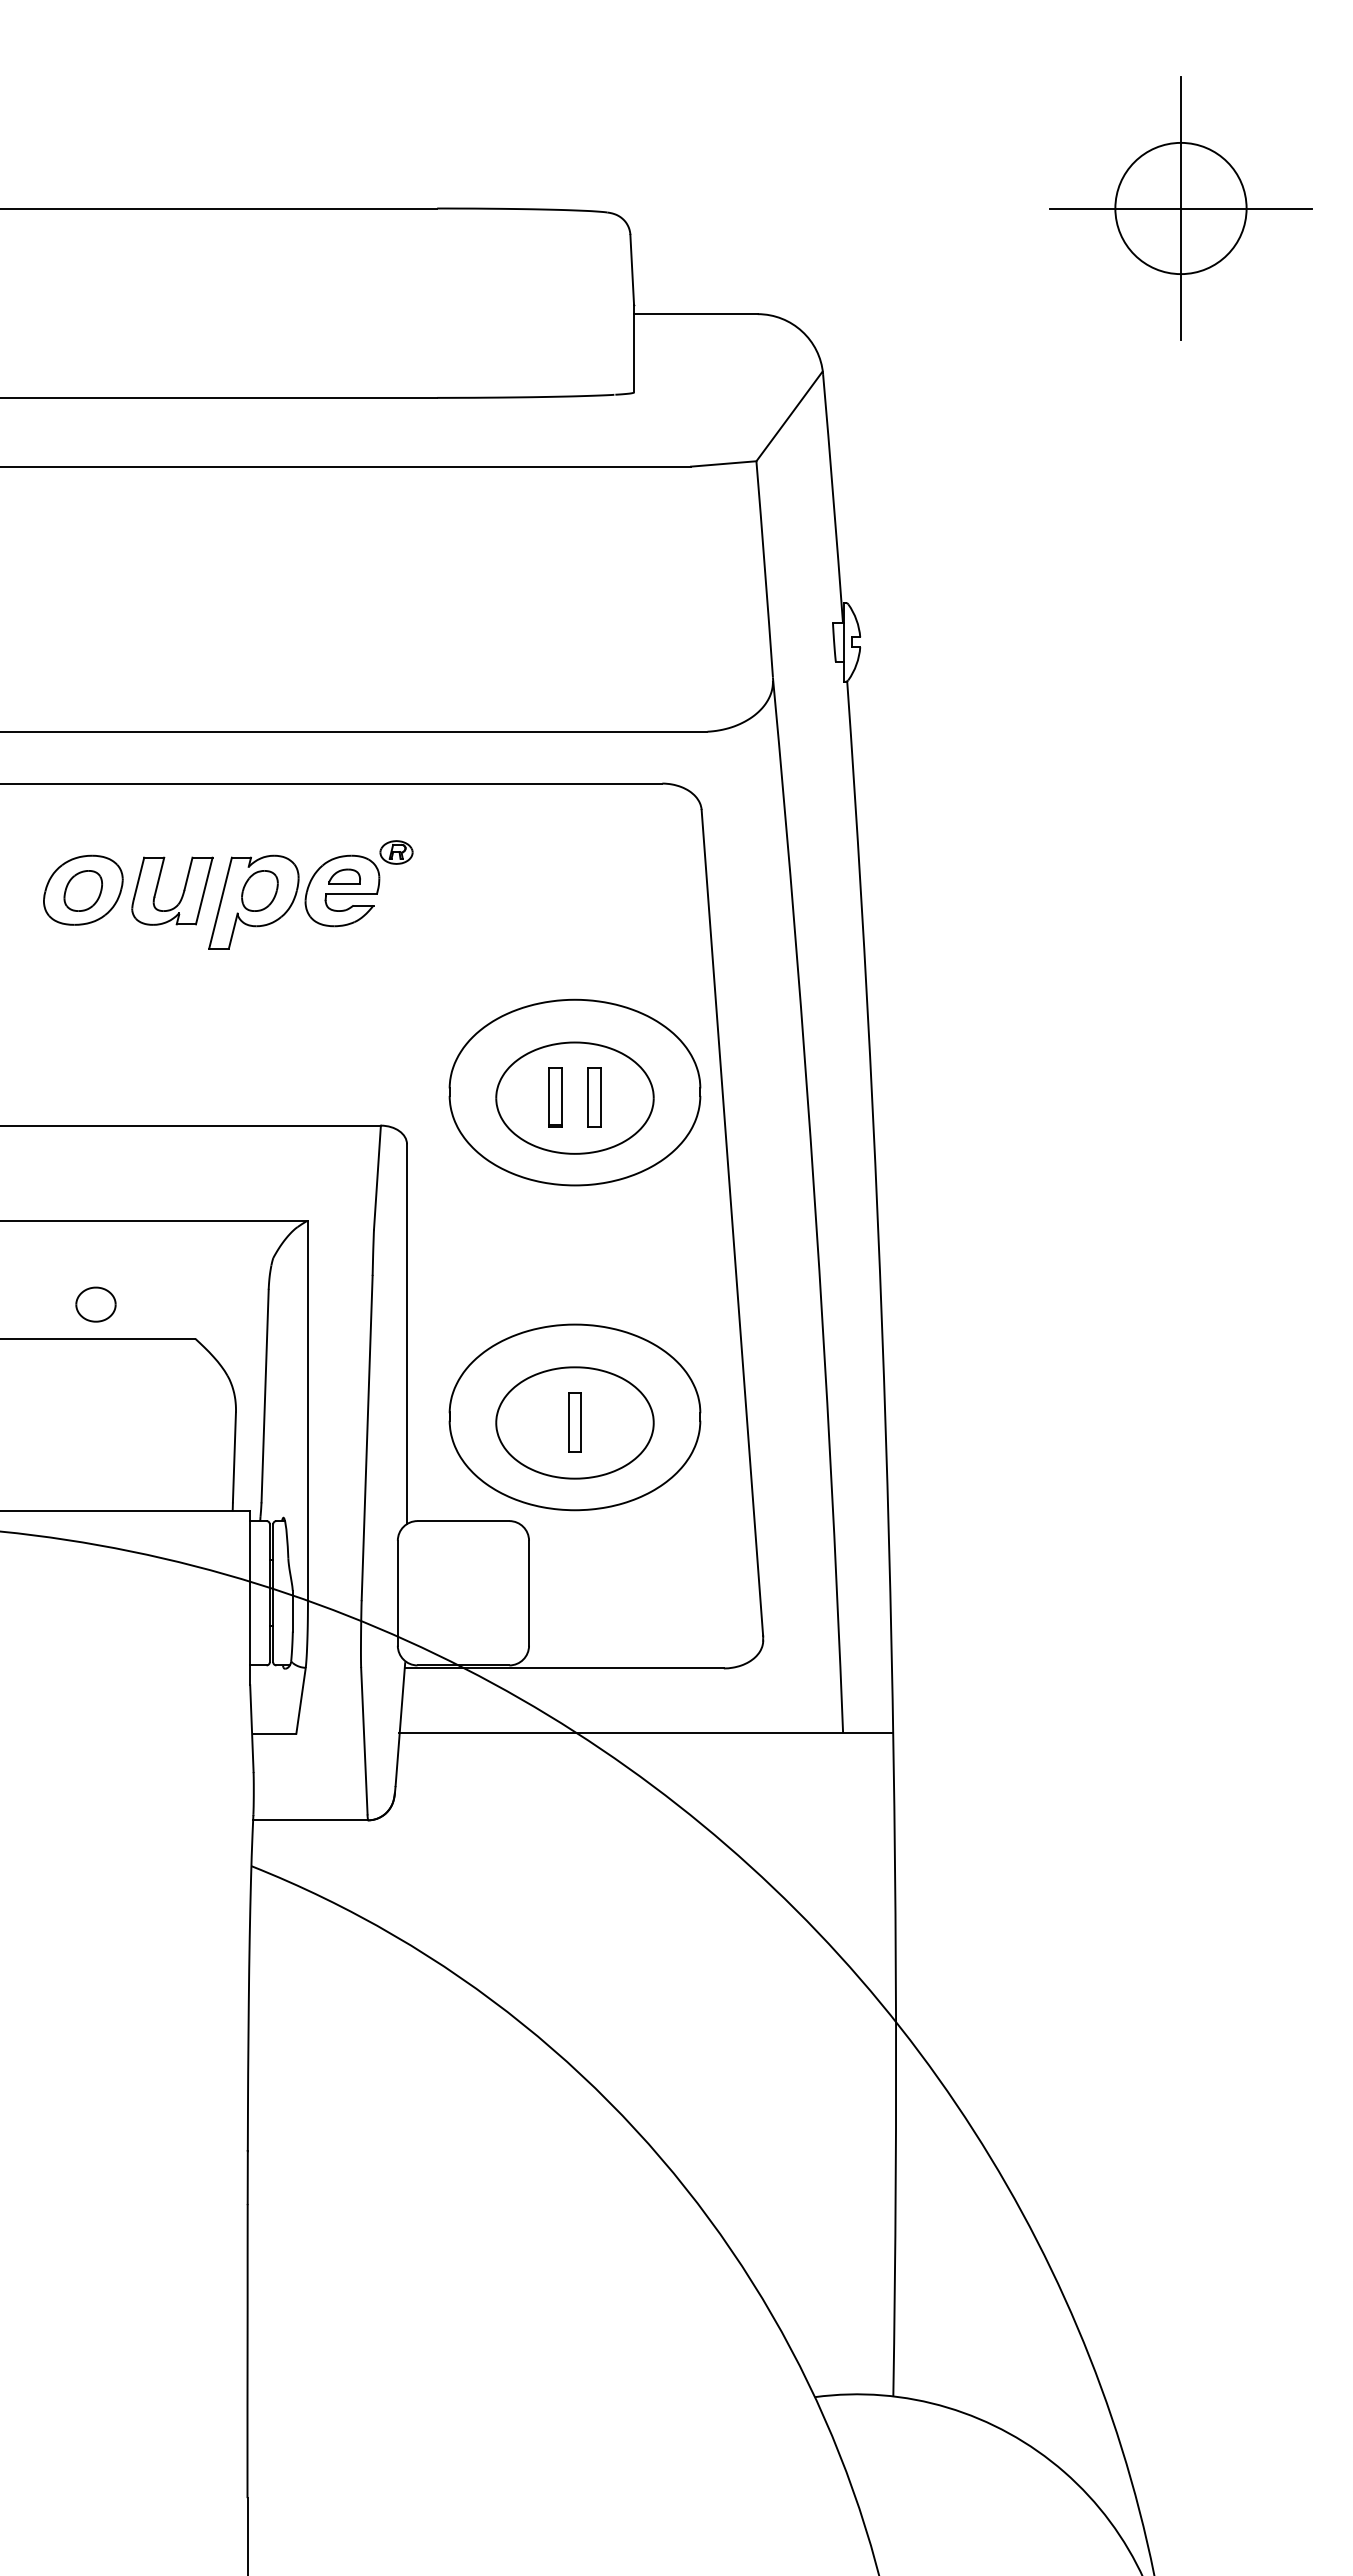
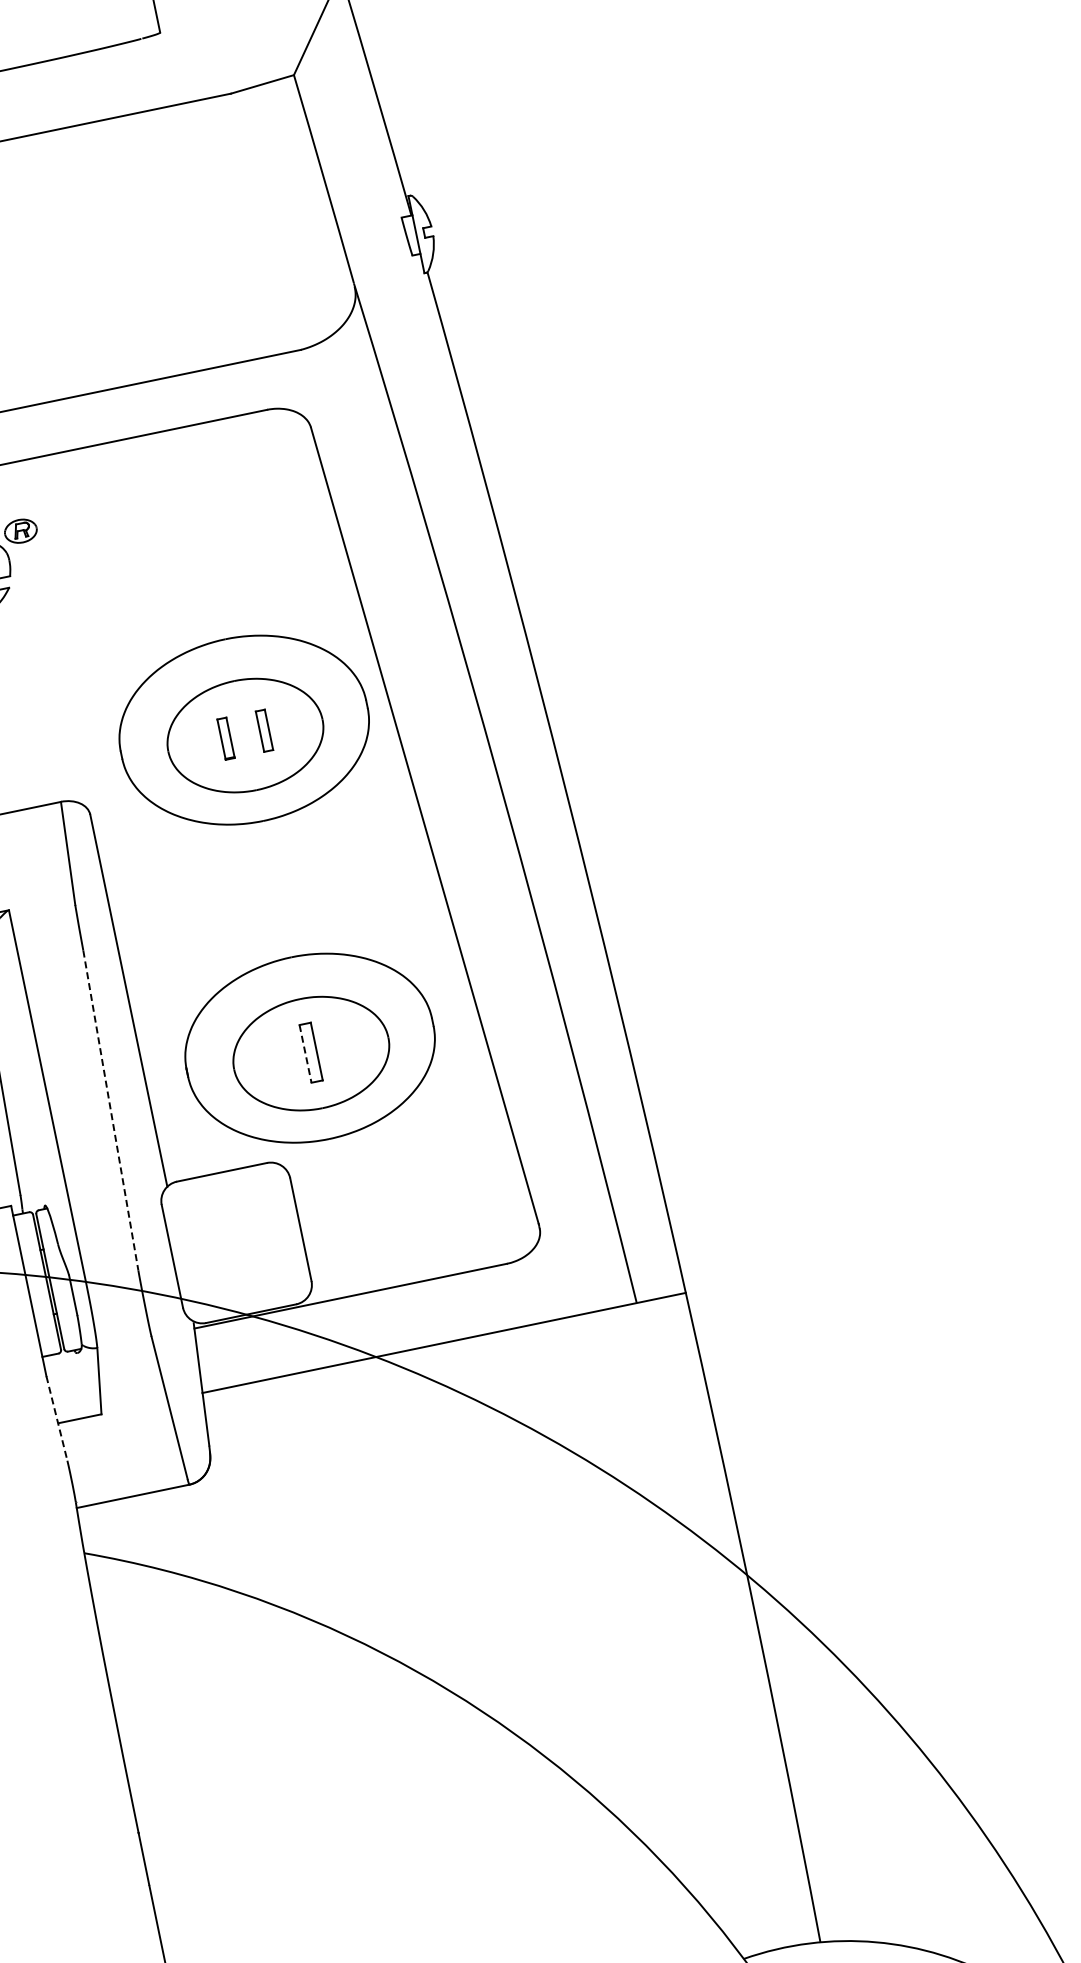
part: (555, 1097) -> (226, 738), size x0.7
part: (594, 1097) -> (264, 730), size x0.7
line: (569, 1422) -> (305, 1054), solid -> dashed
line: (367, 1438) -> (111, 1110), solid -> dashed
line: (251, 1728) -> (56, 1418), solid -> dashed

